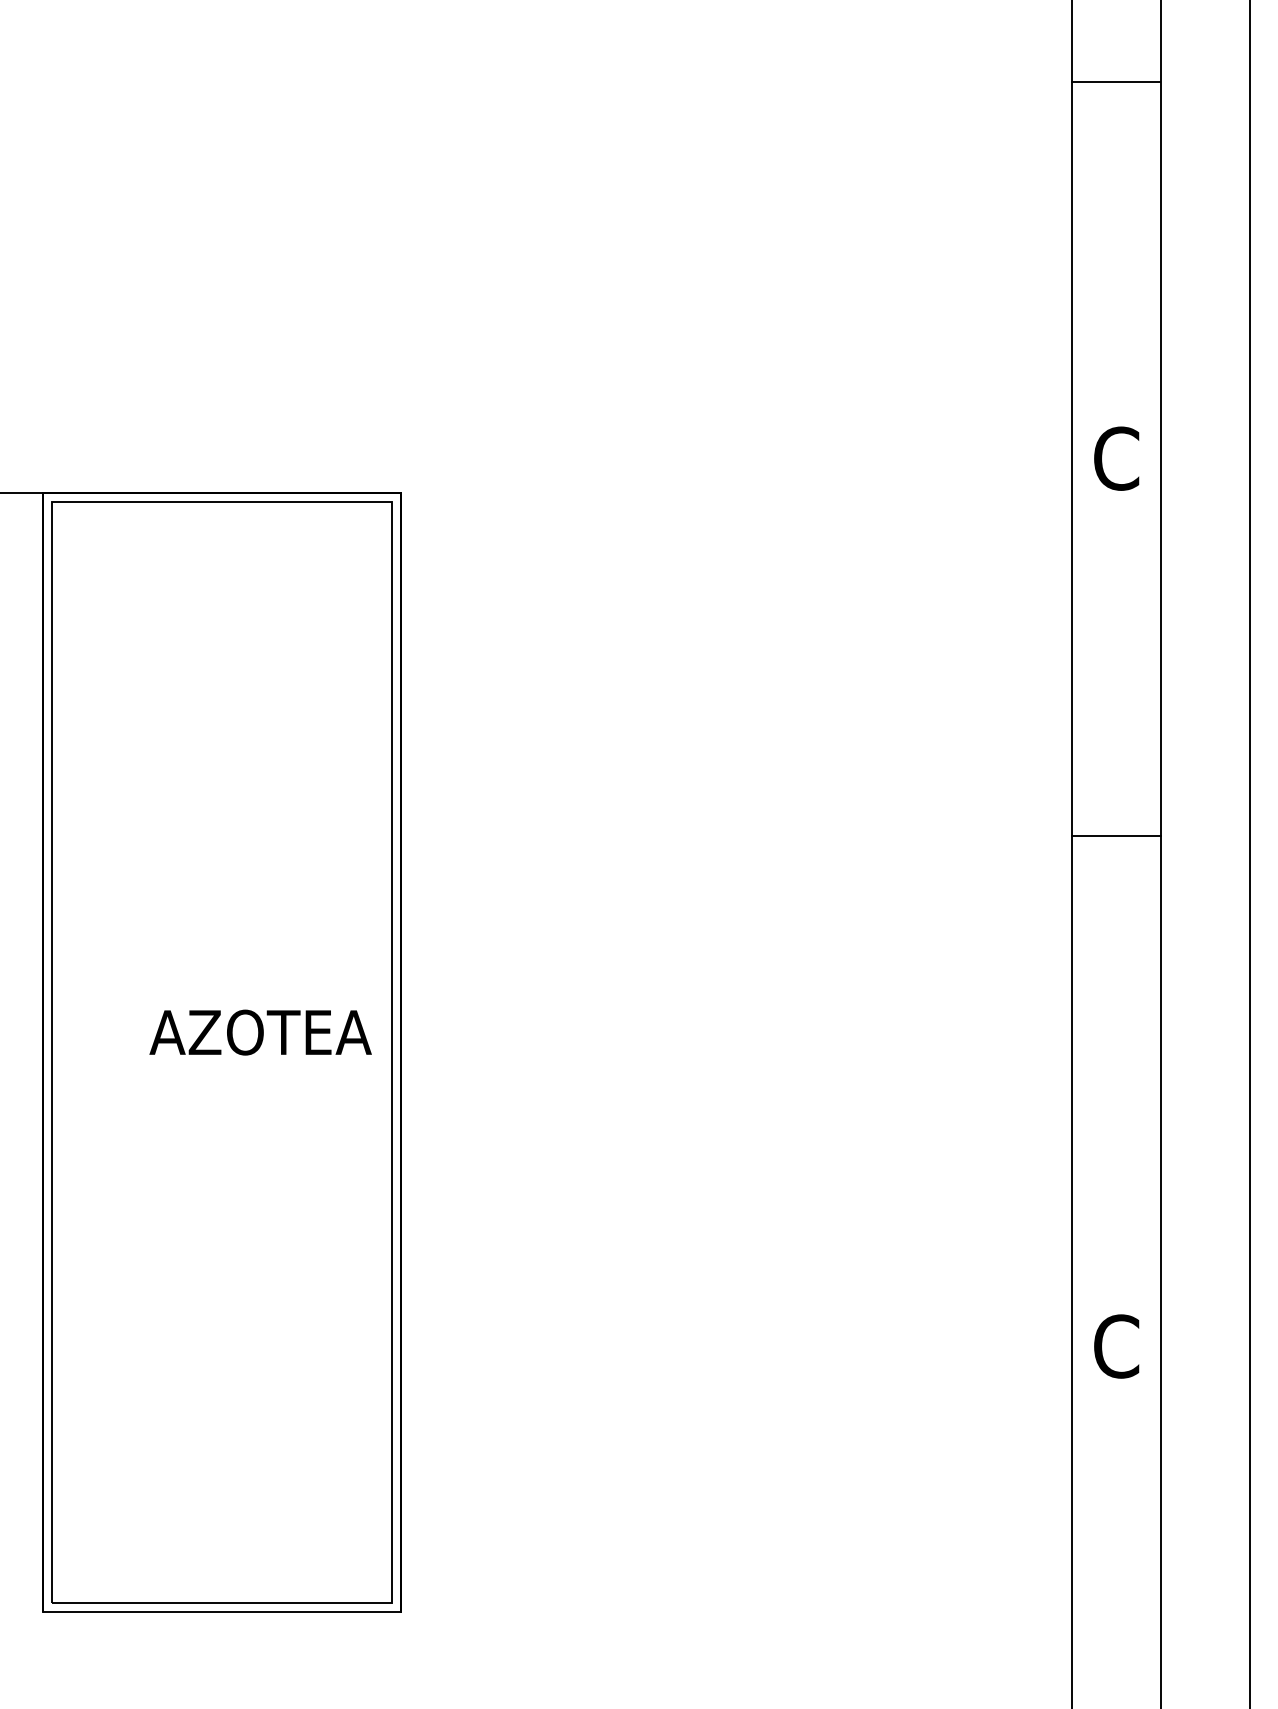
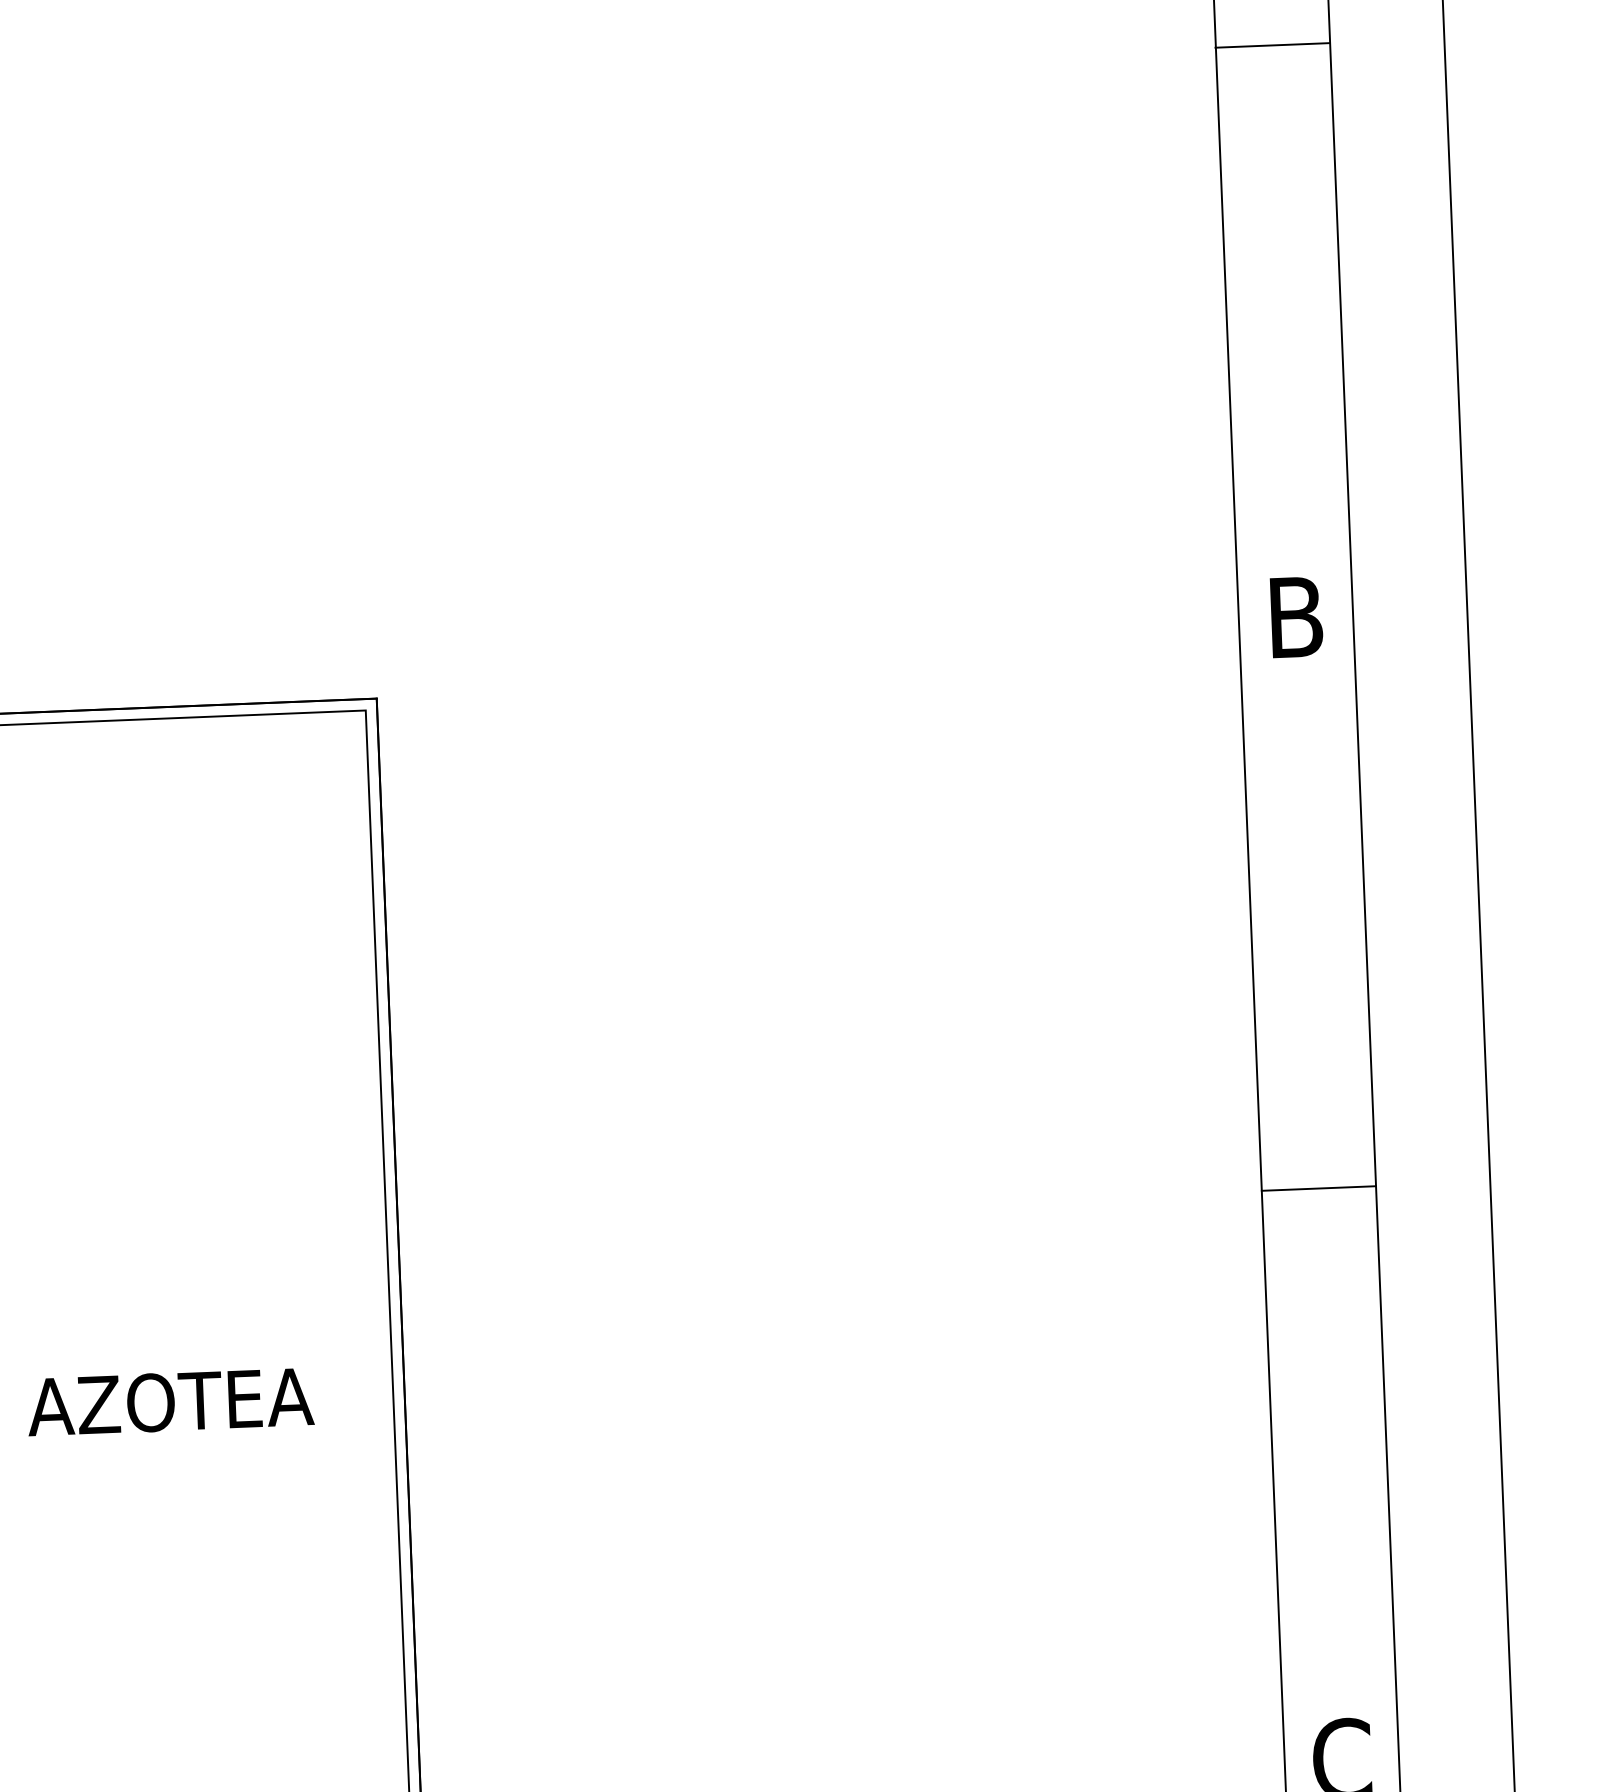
line: (1115, 82) -> (1271, 45), moved
text: (1116, 458) -> (1296, 617), C -> B
line: (1116, 835) -> (1319, 1188), moved
text: (260, 1032) -> (170, 1401), moved

